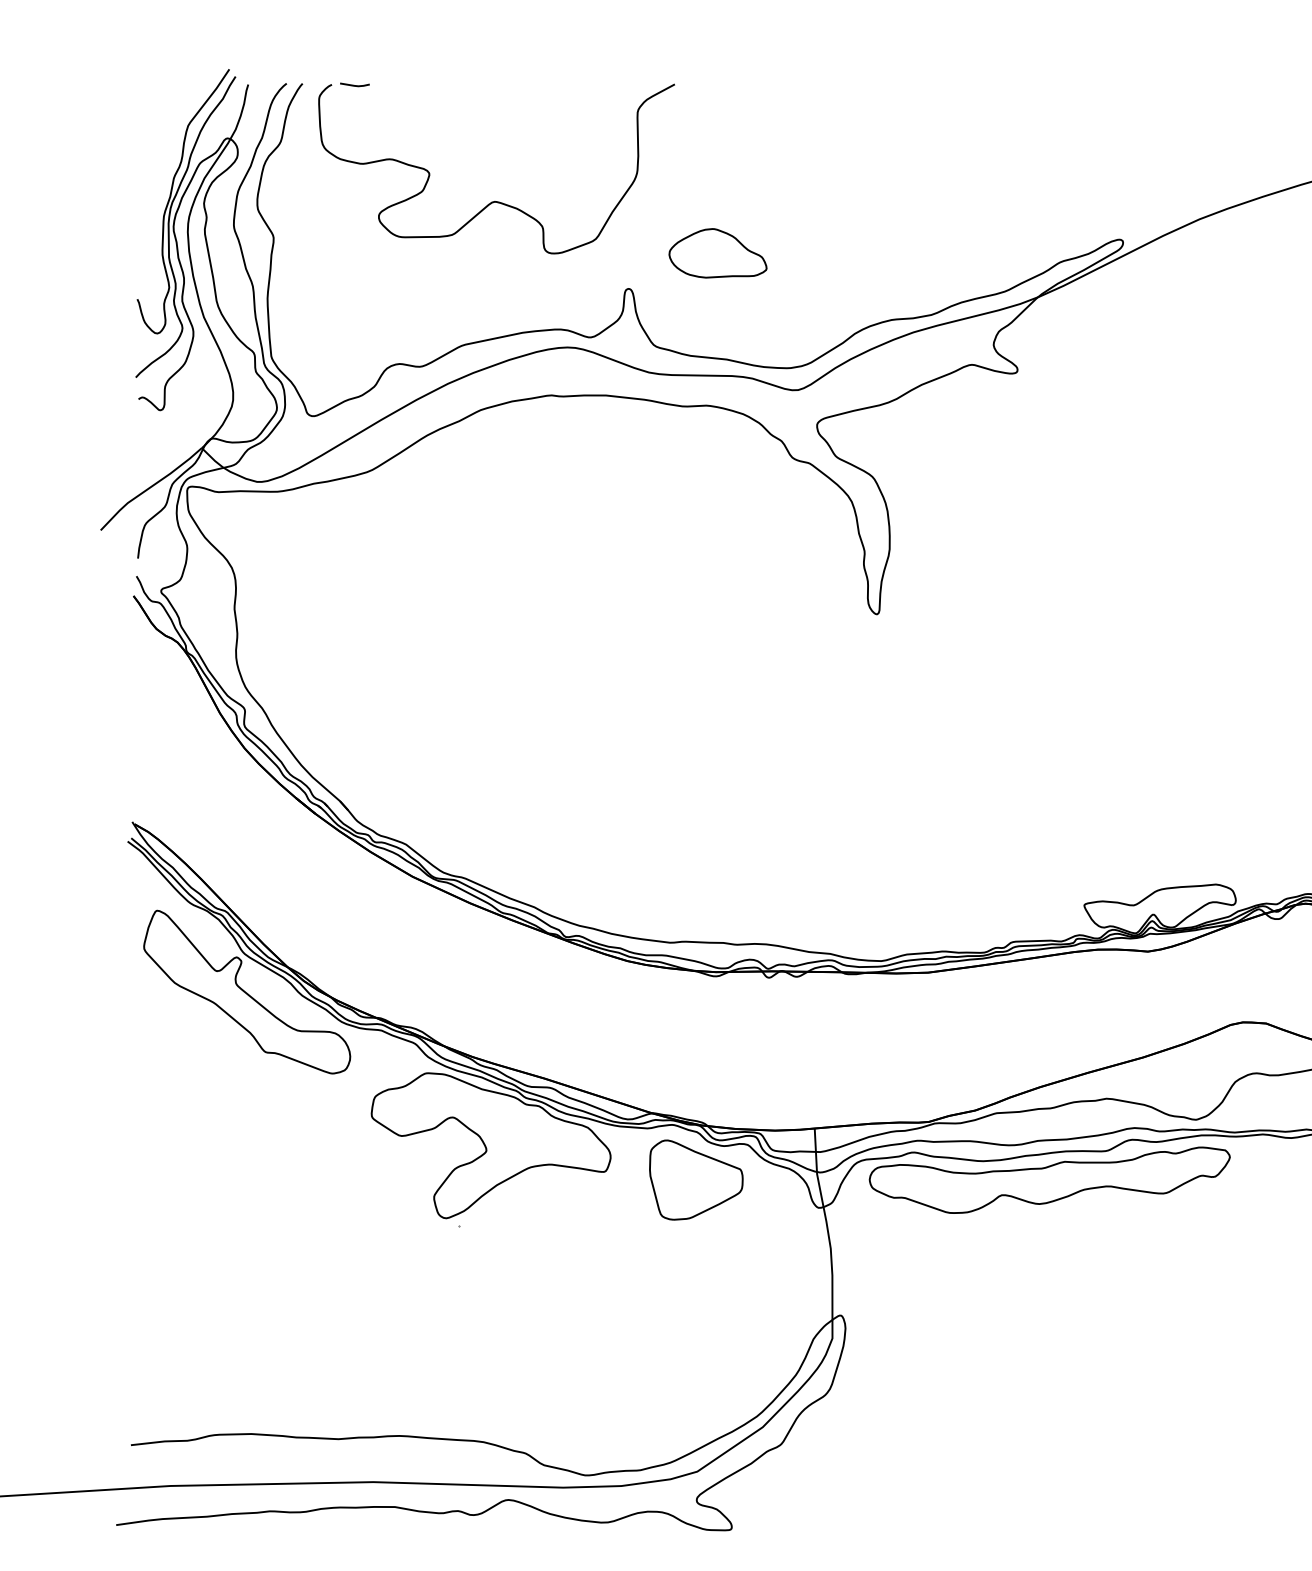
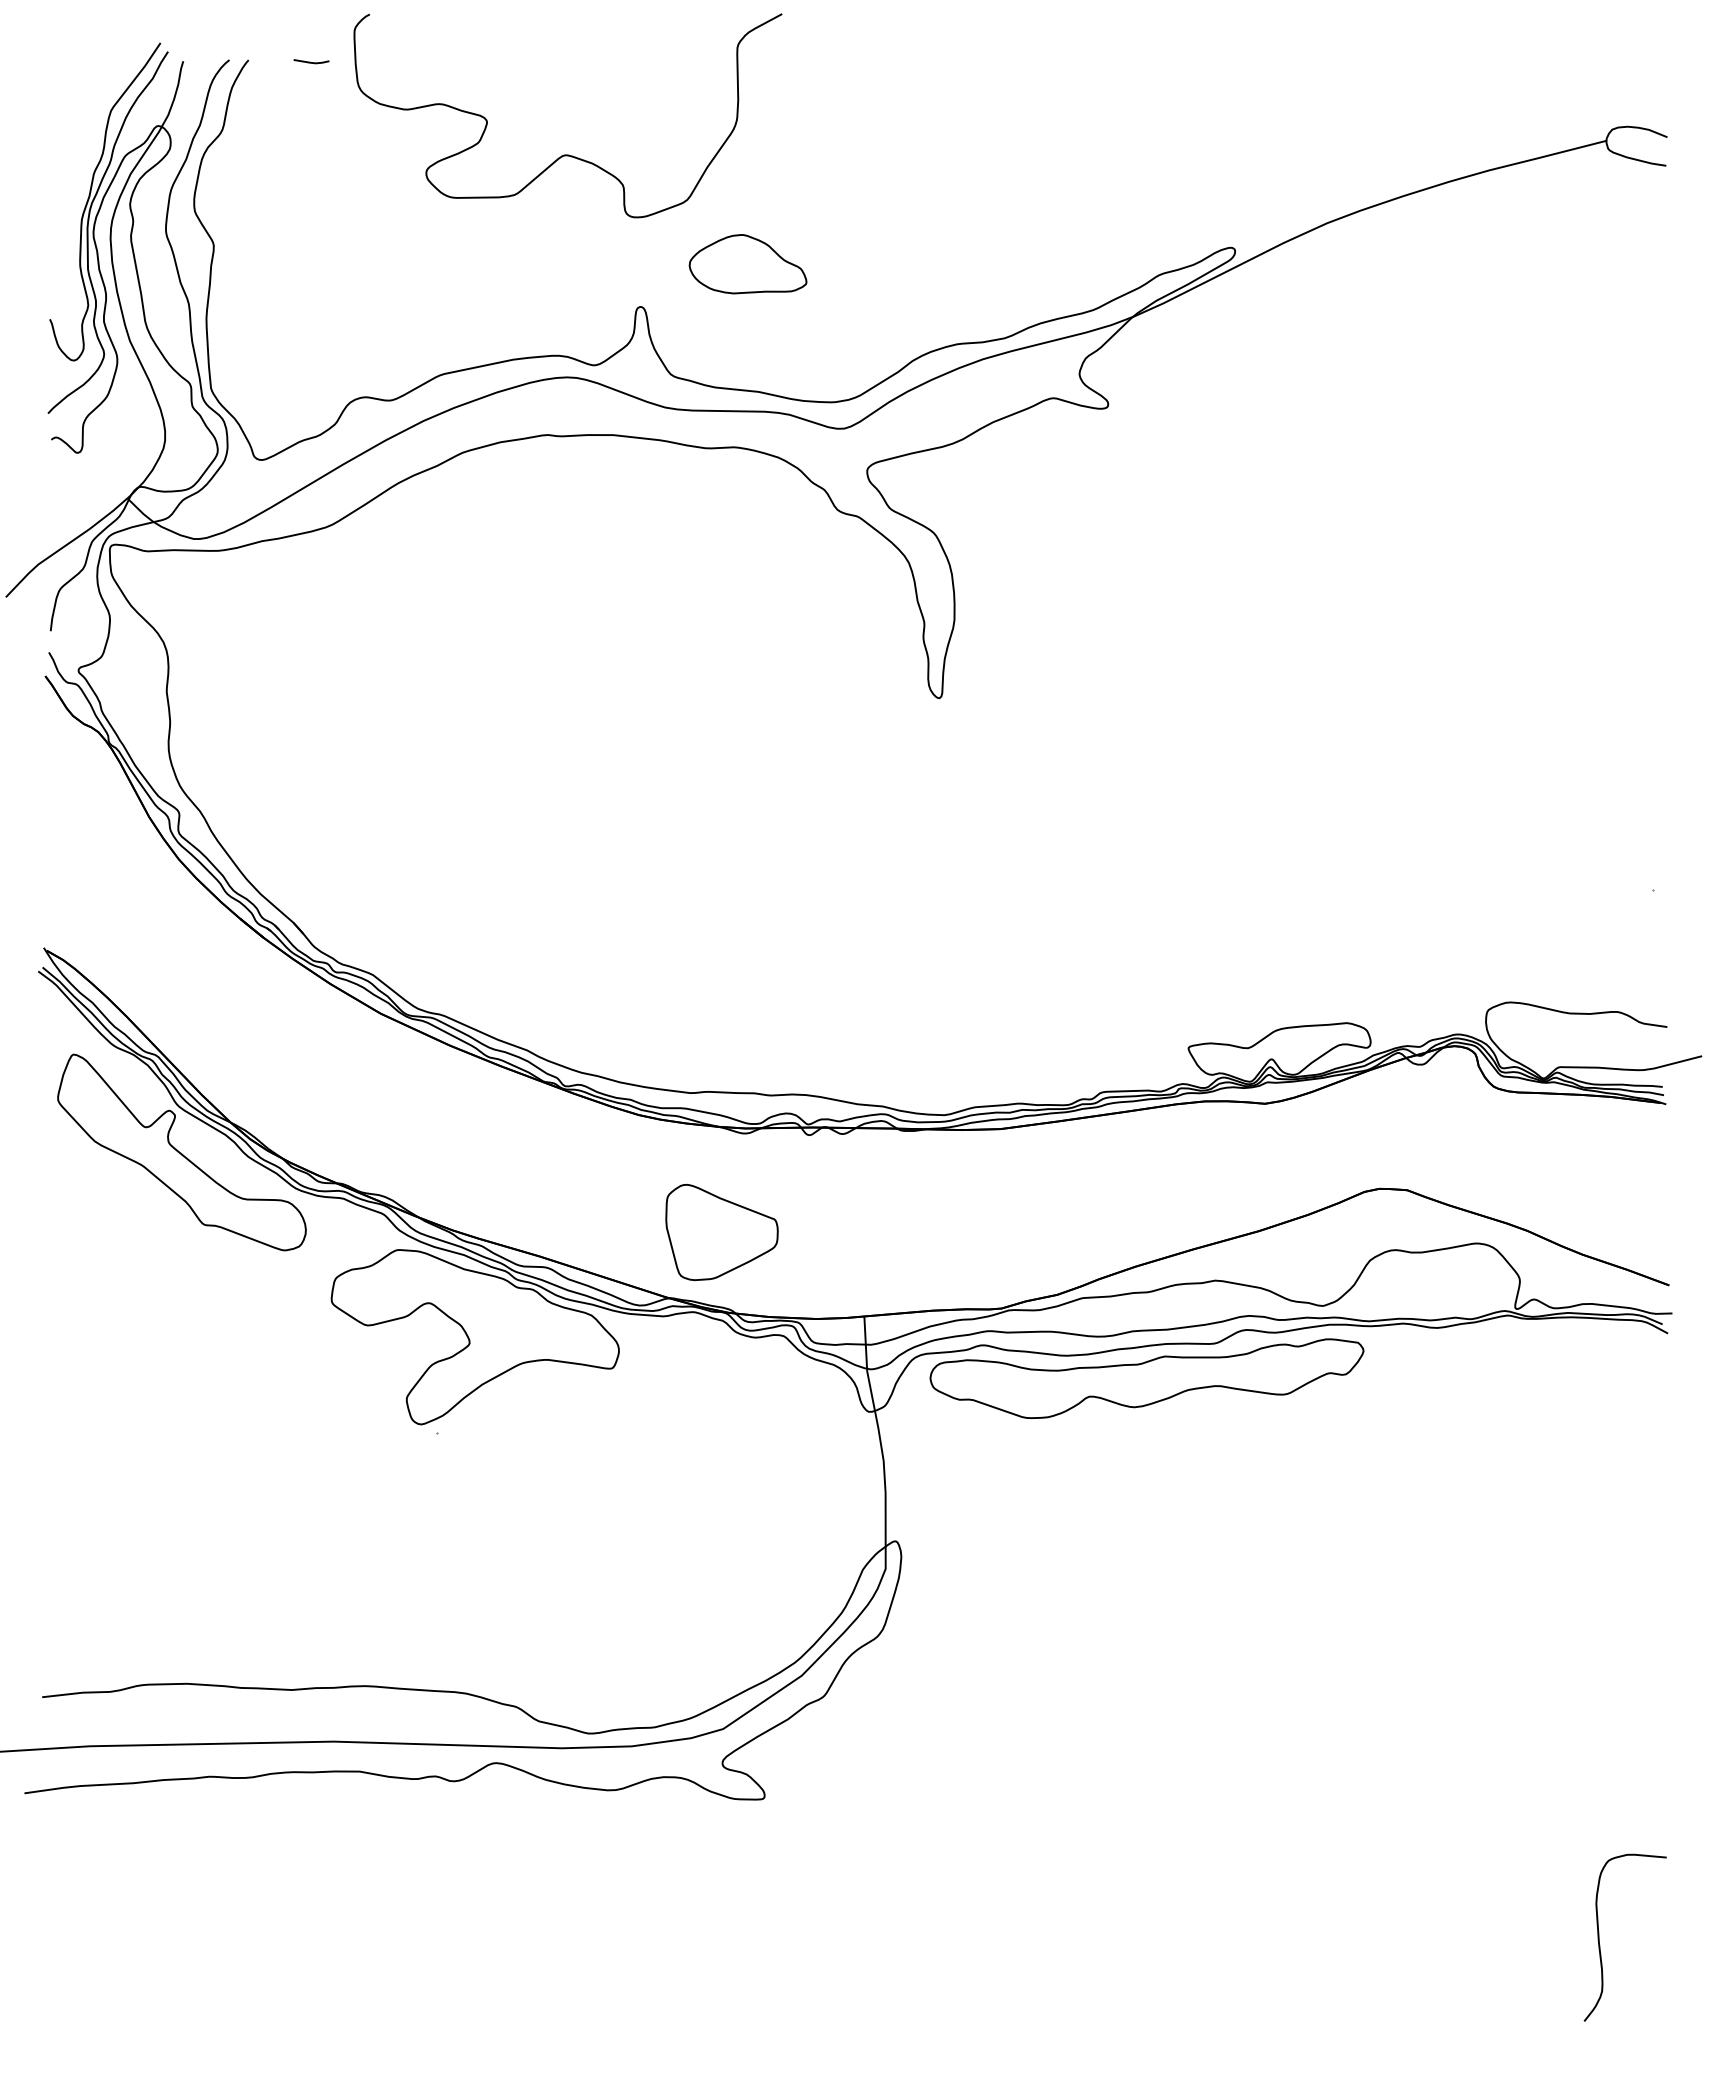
curve: (496, 201) -> (567, 154), moved
part: (695, 1180) -> (721, 1232), moved

